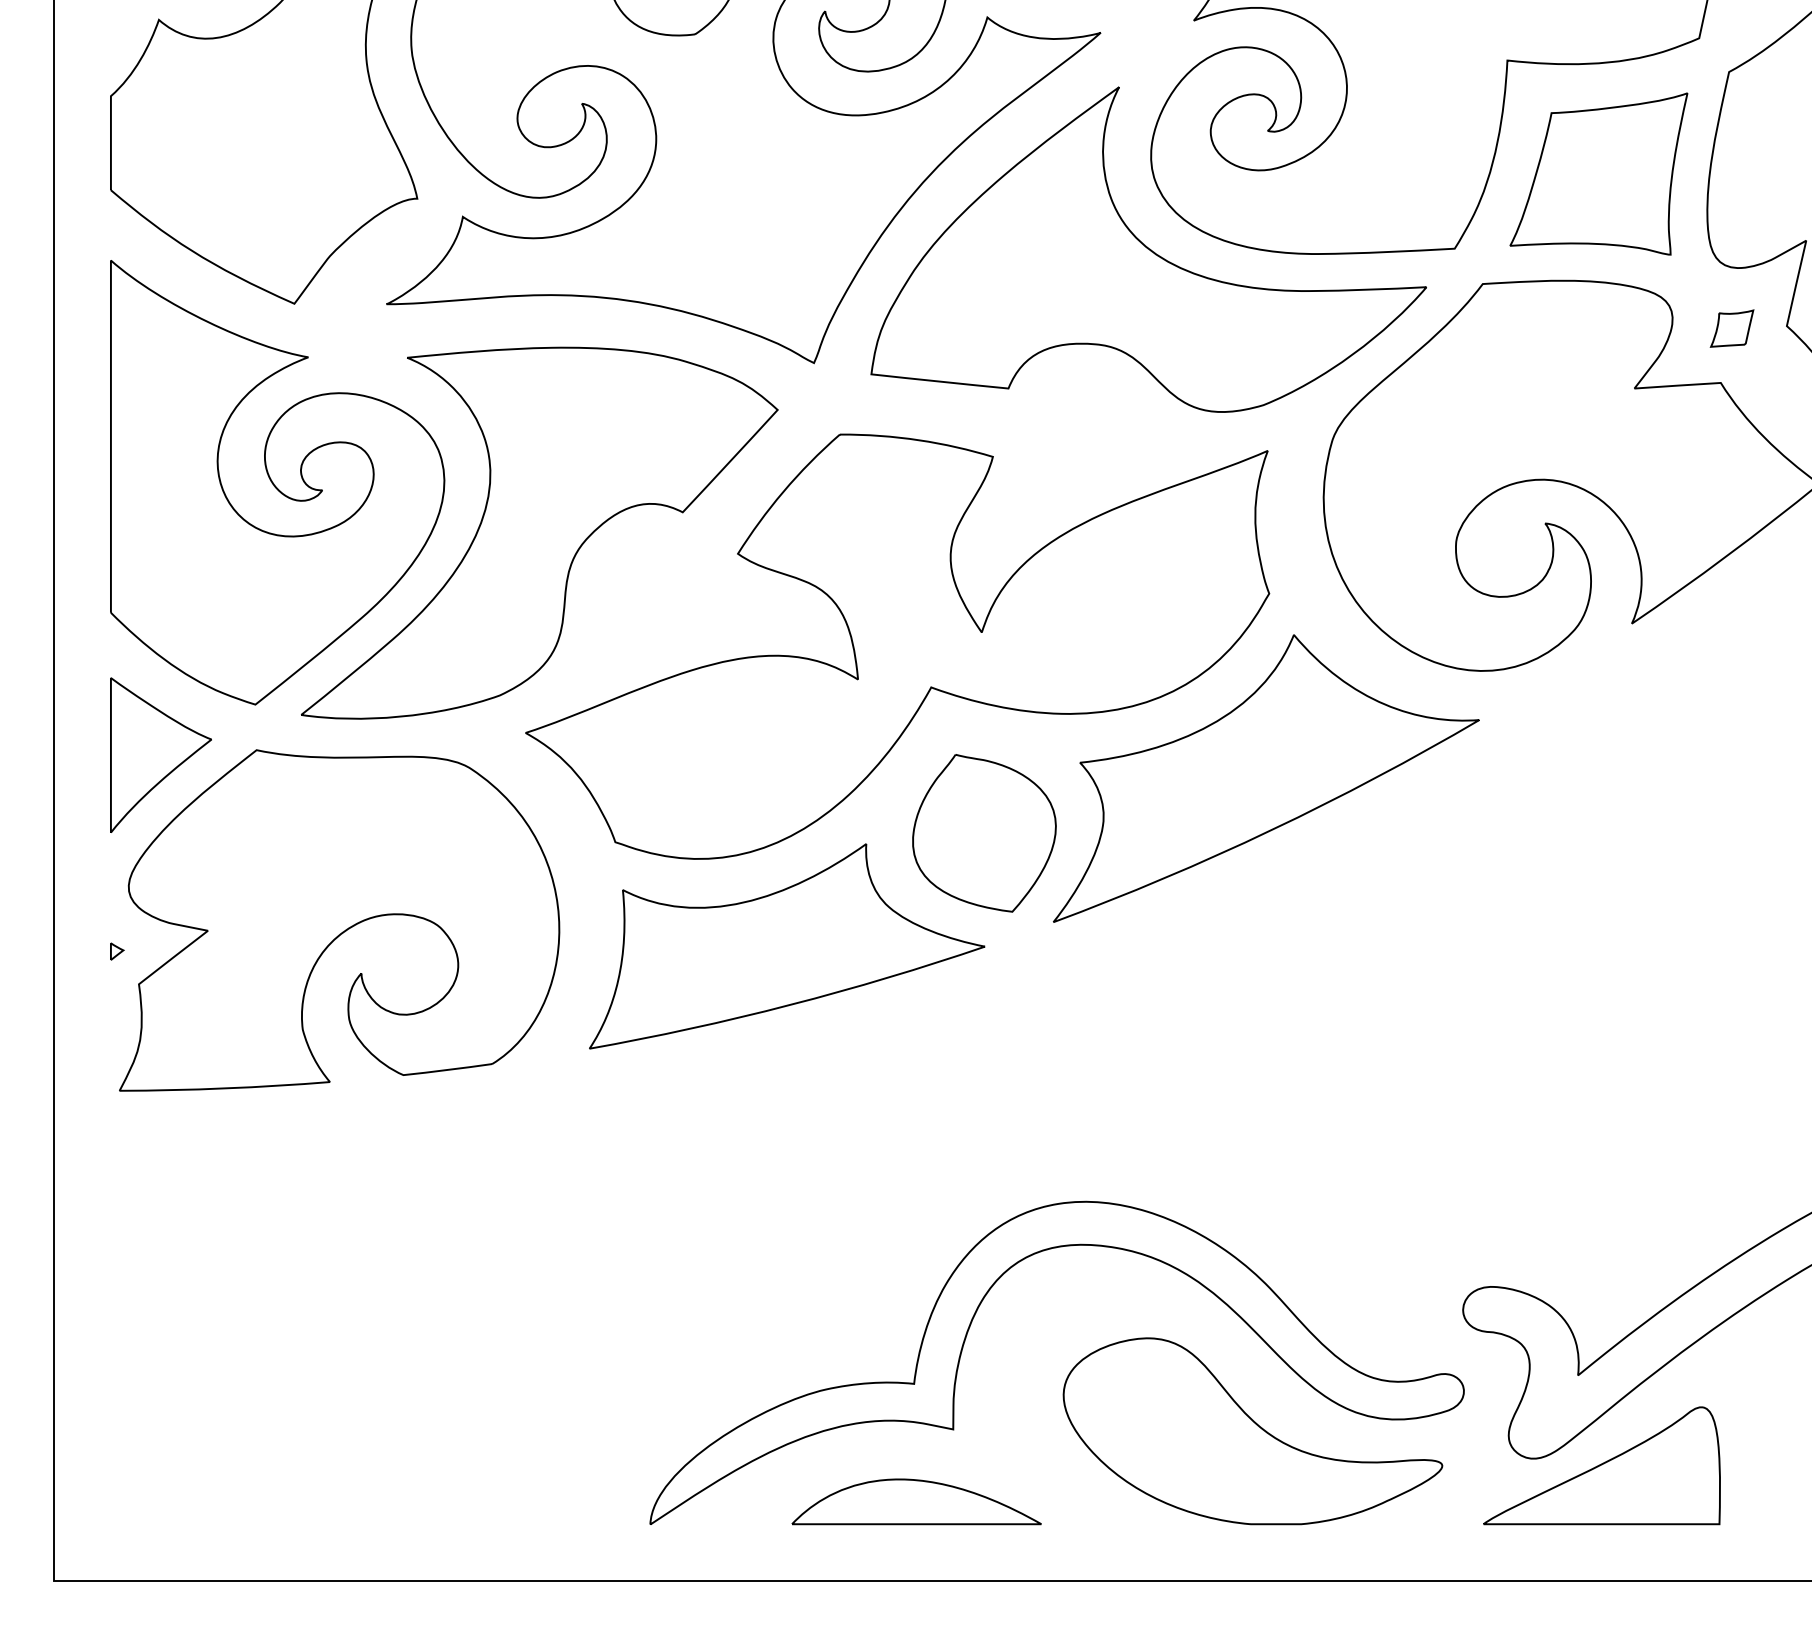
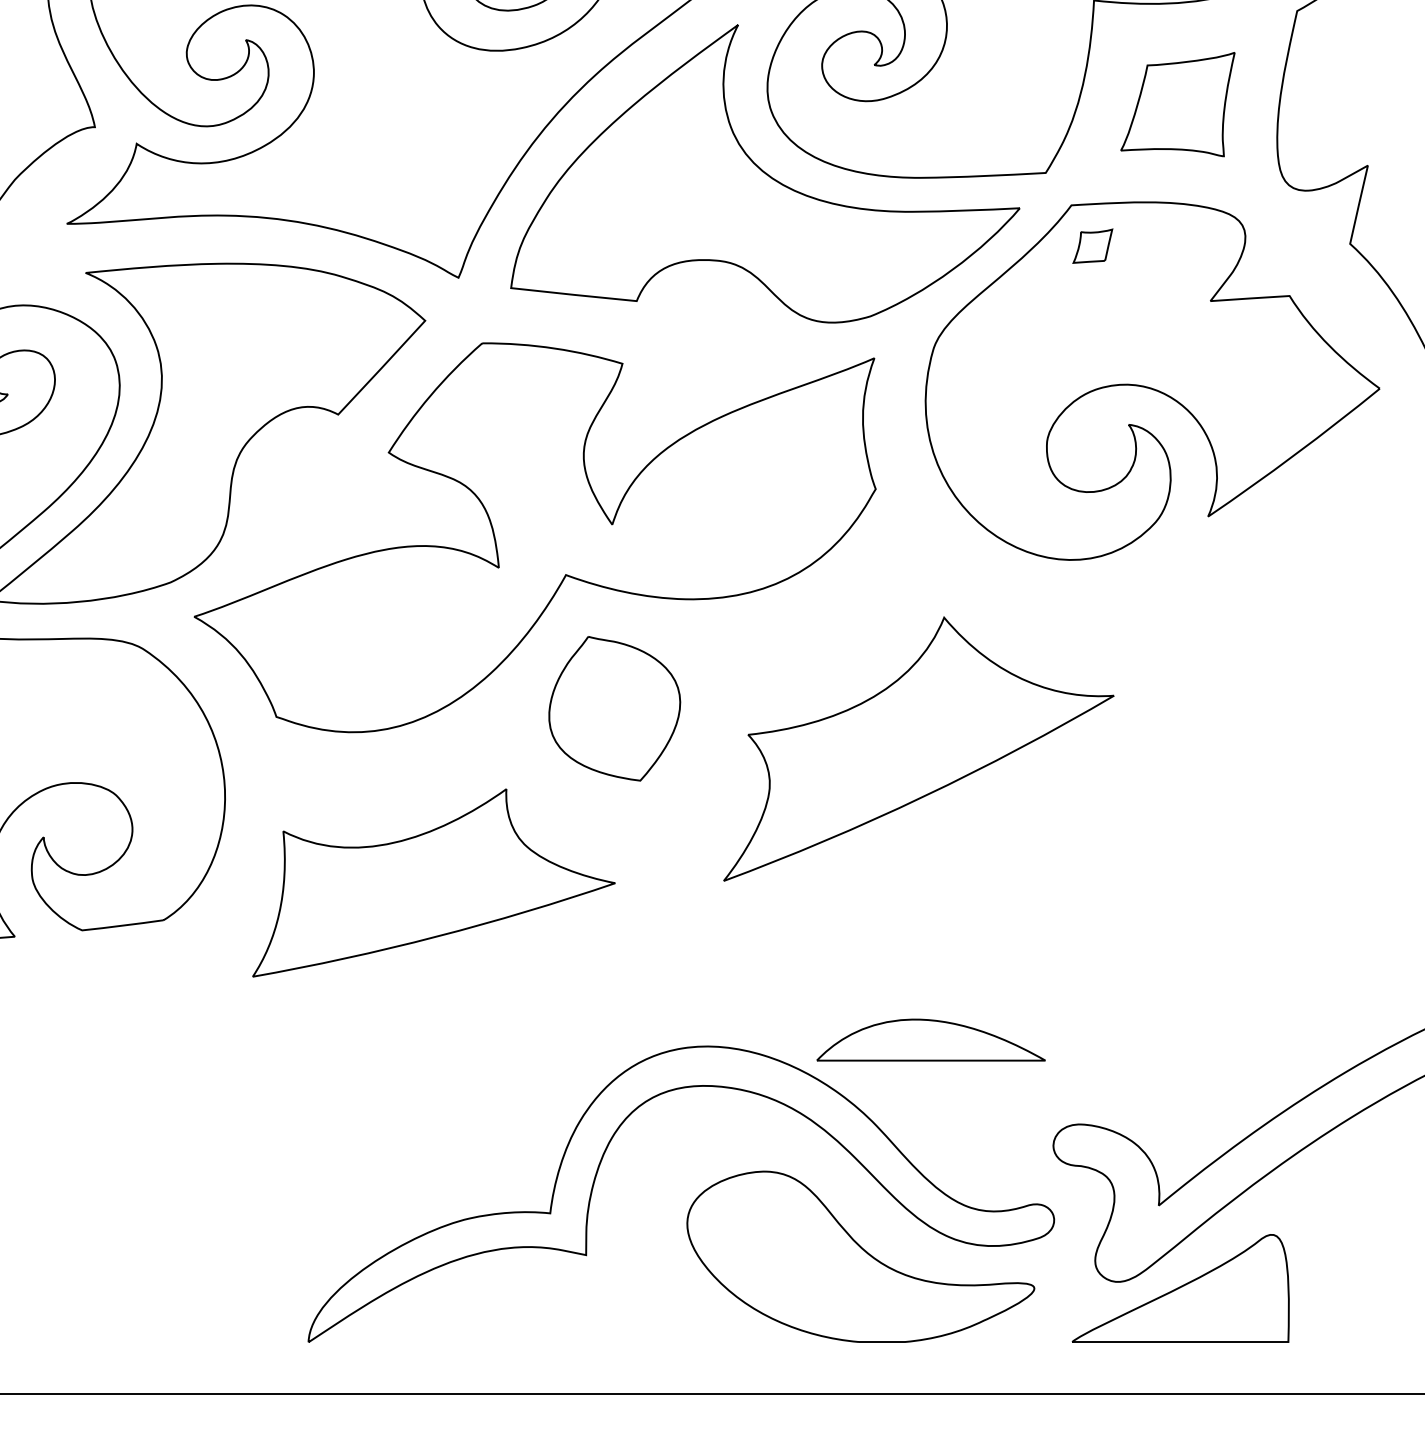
part: (1598, 173) -> (1177, 104), size x0.7
part: (1731, 328) -> (1092, 246), moved
part: (1266, 778) -> (919, 749), moved
part: (787, 946) -> (434, 883), moved
part: (916, 1501) -> (930, 1039), moved

